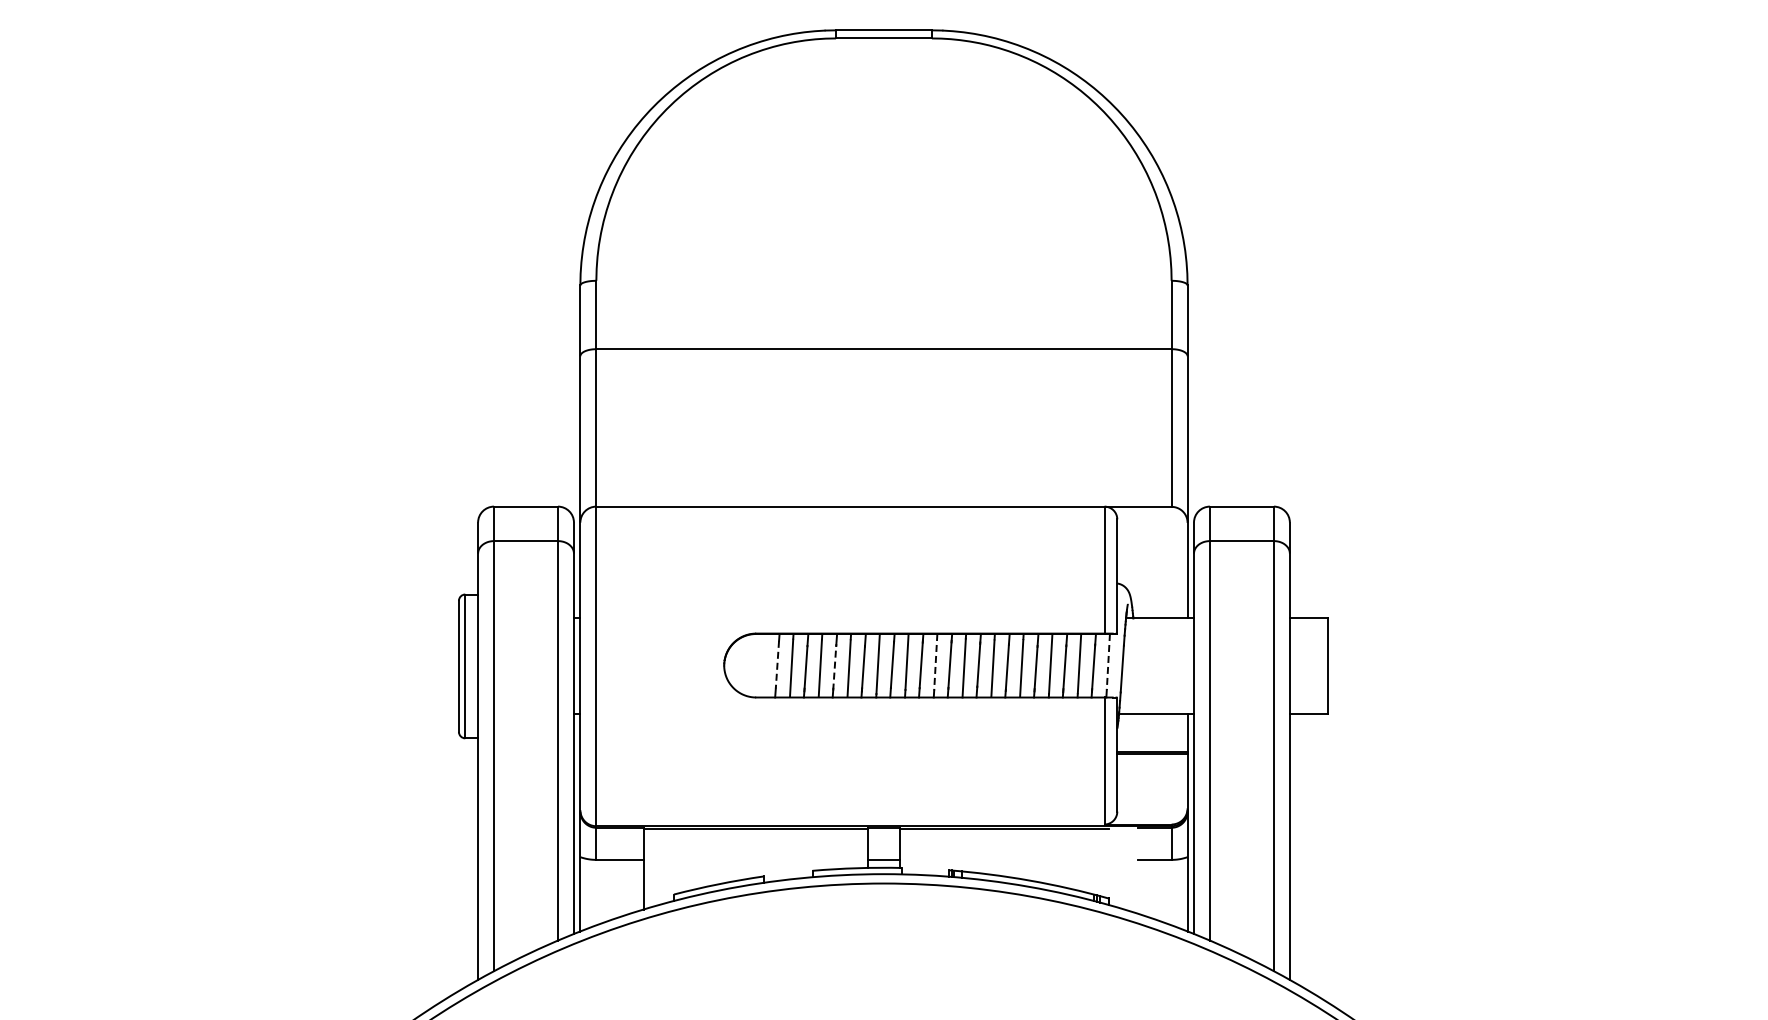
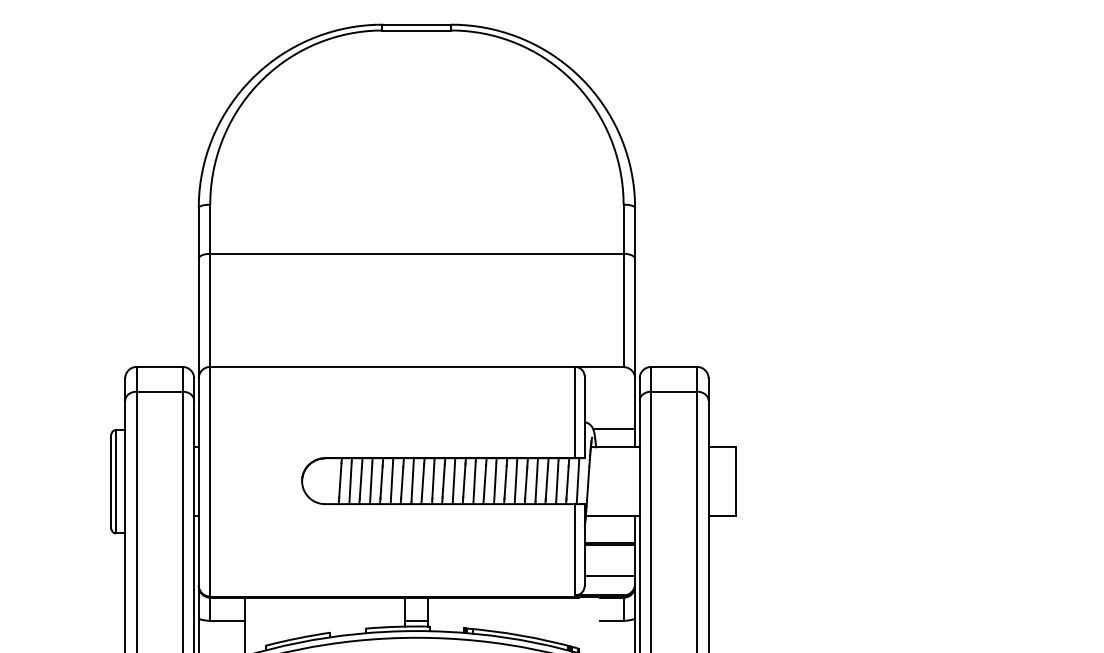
line: (1158, 593) -> (614, 429), added
line: (1108, 661) -> (578, 478), dashed -> solid
line: (935, 662) -> (453, 478), dashed -> solid
line: (777, 664) -> (340, 480), dashed -> solid
line: (834, 666) -> (381, 481), dashed -> solid
line: (1152, 796) -> (609, 575), added

